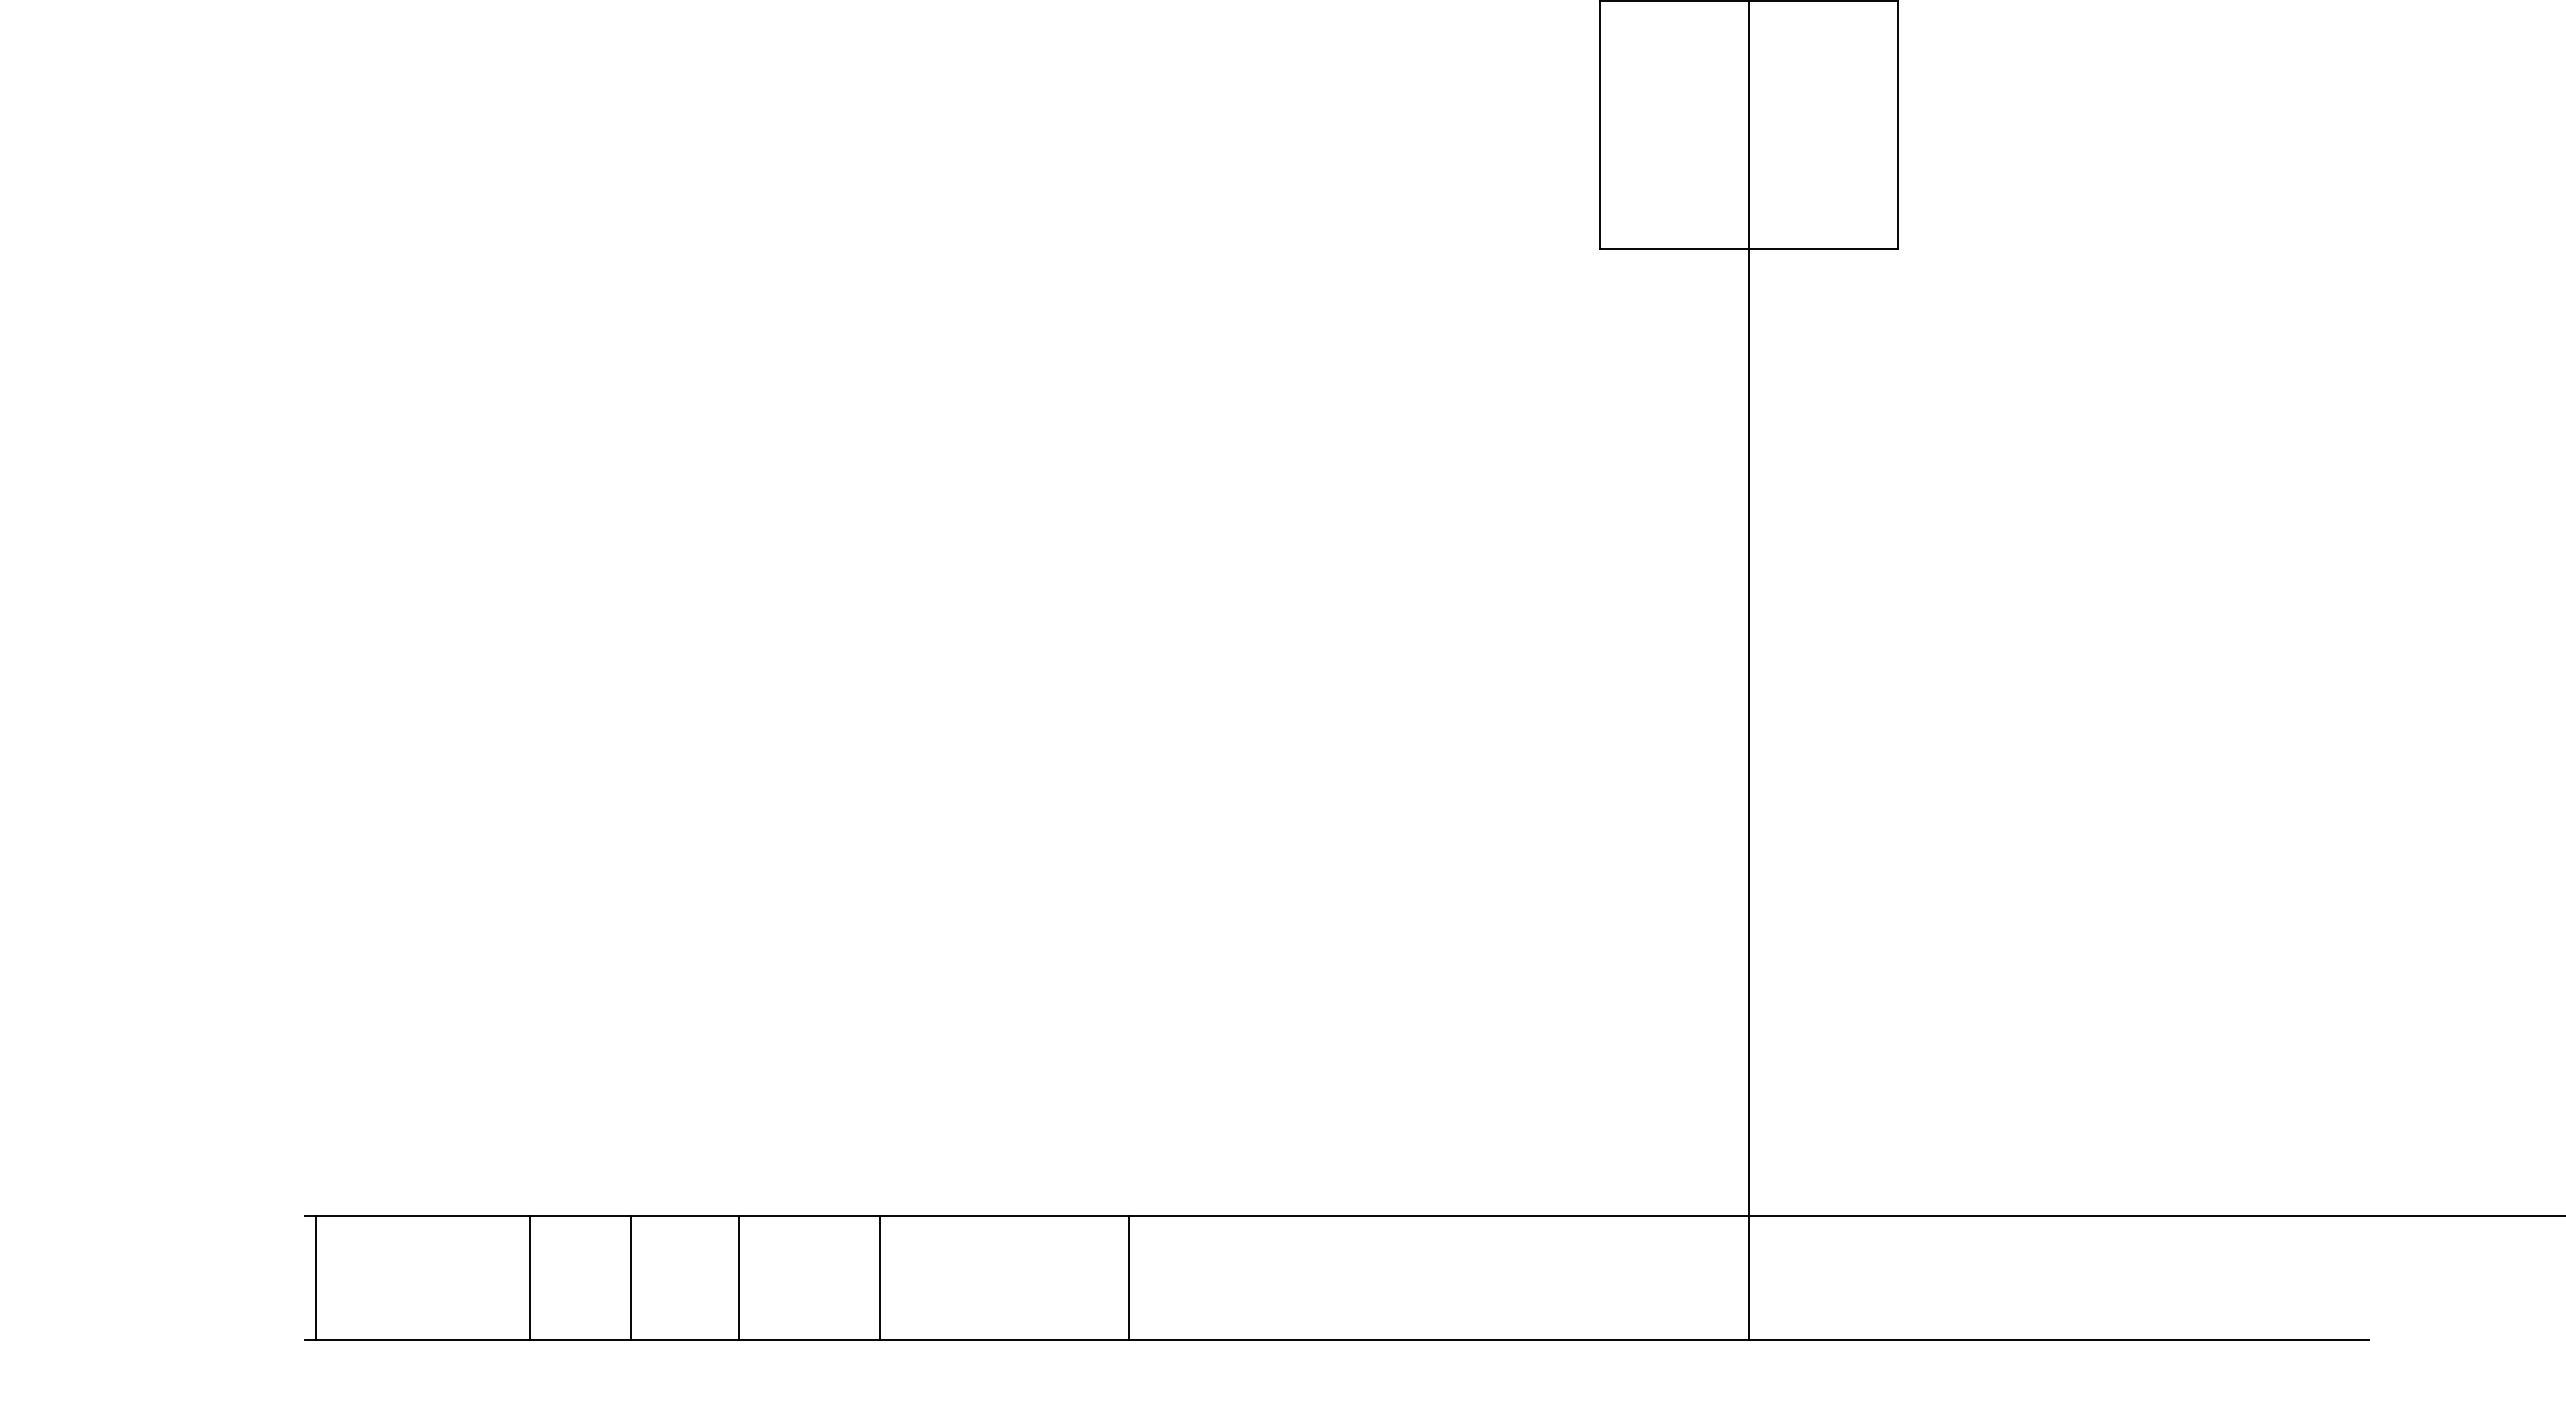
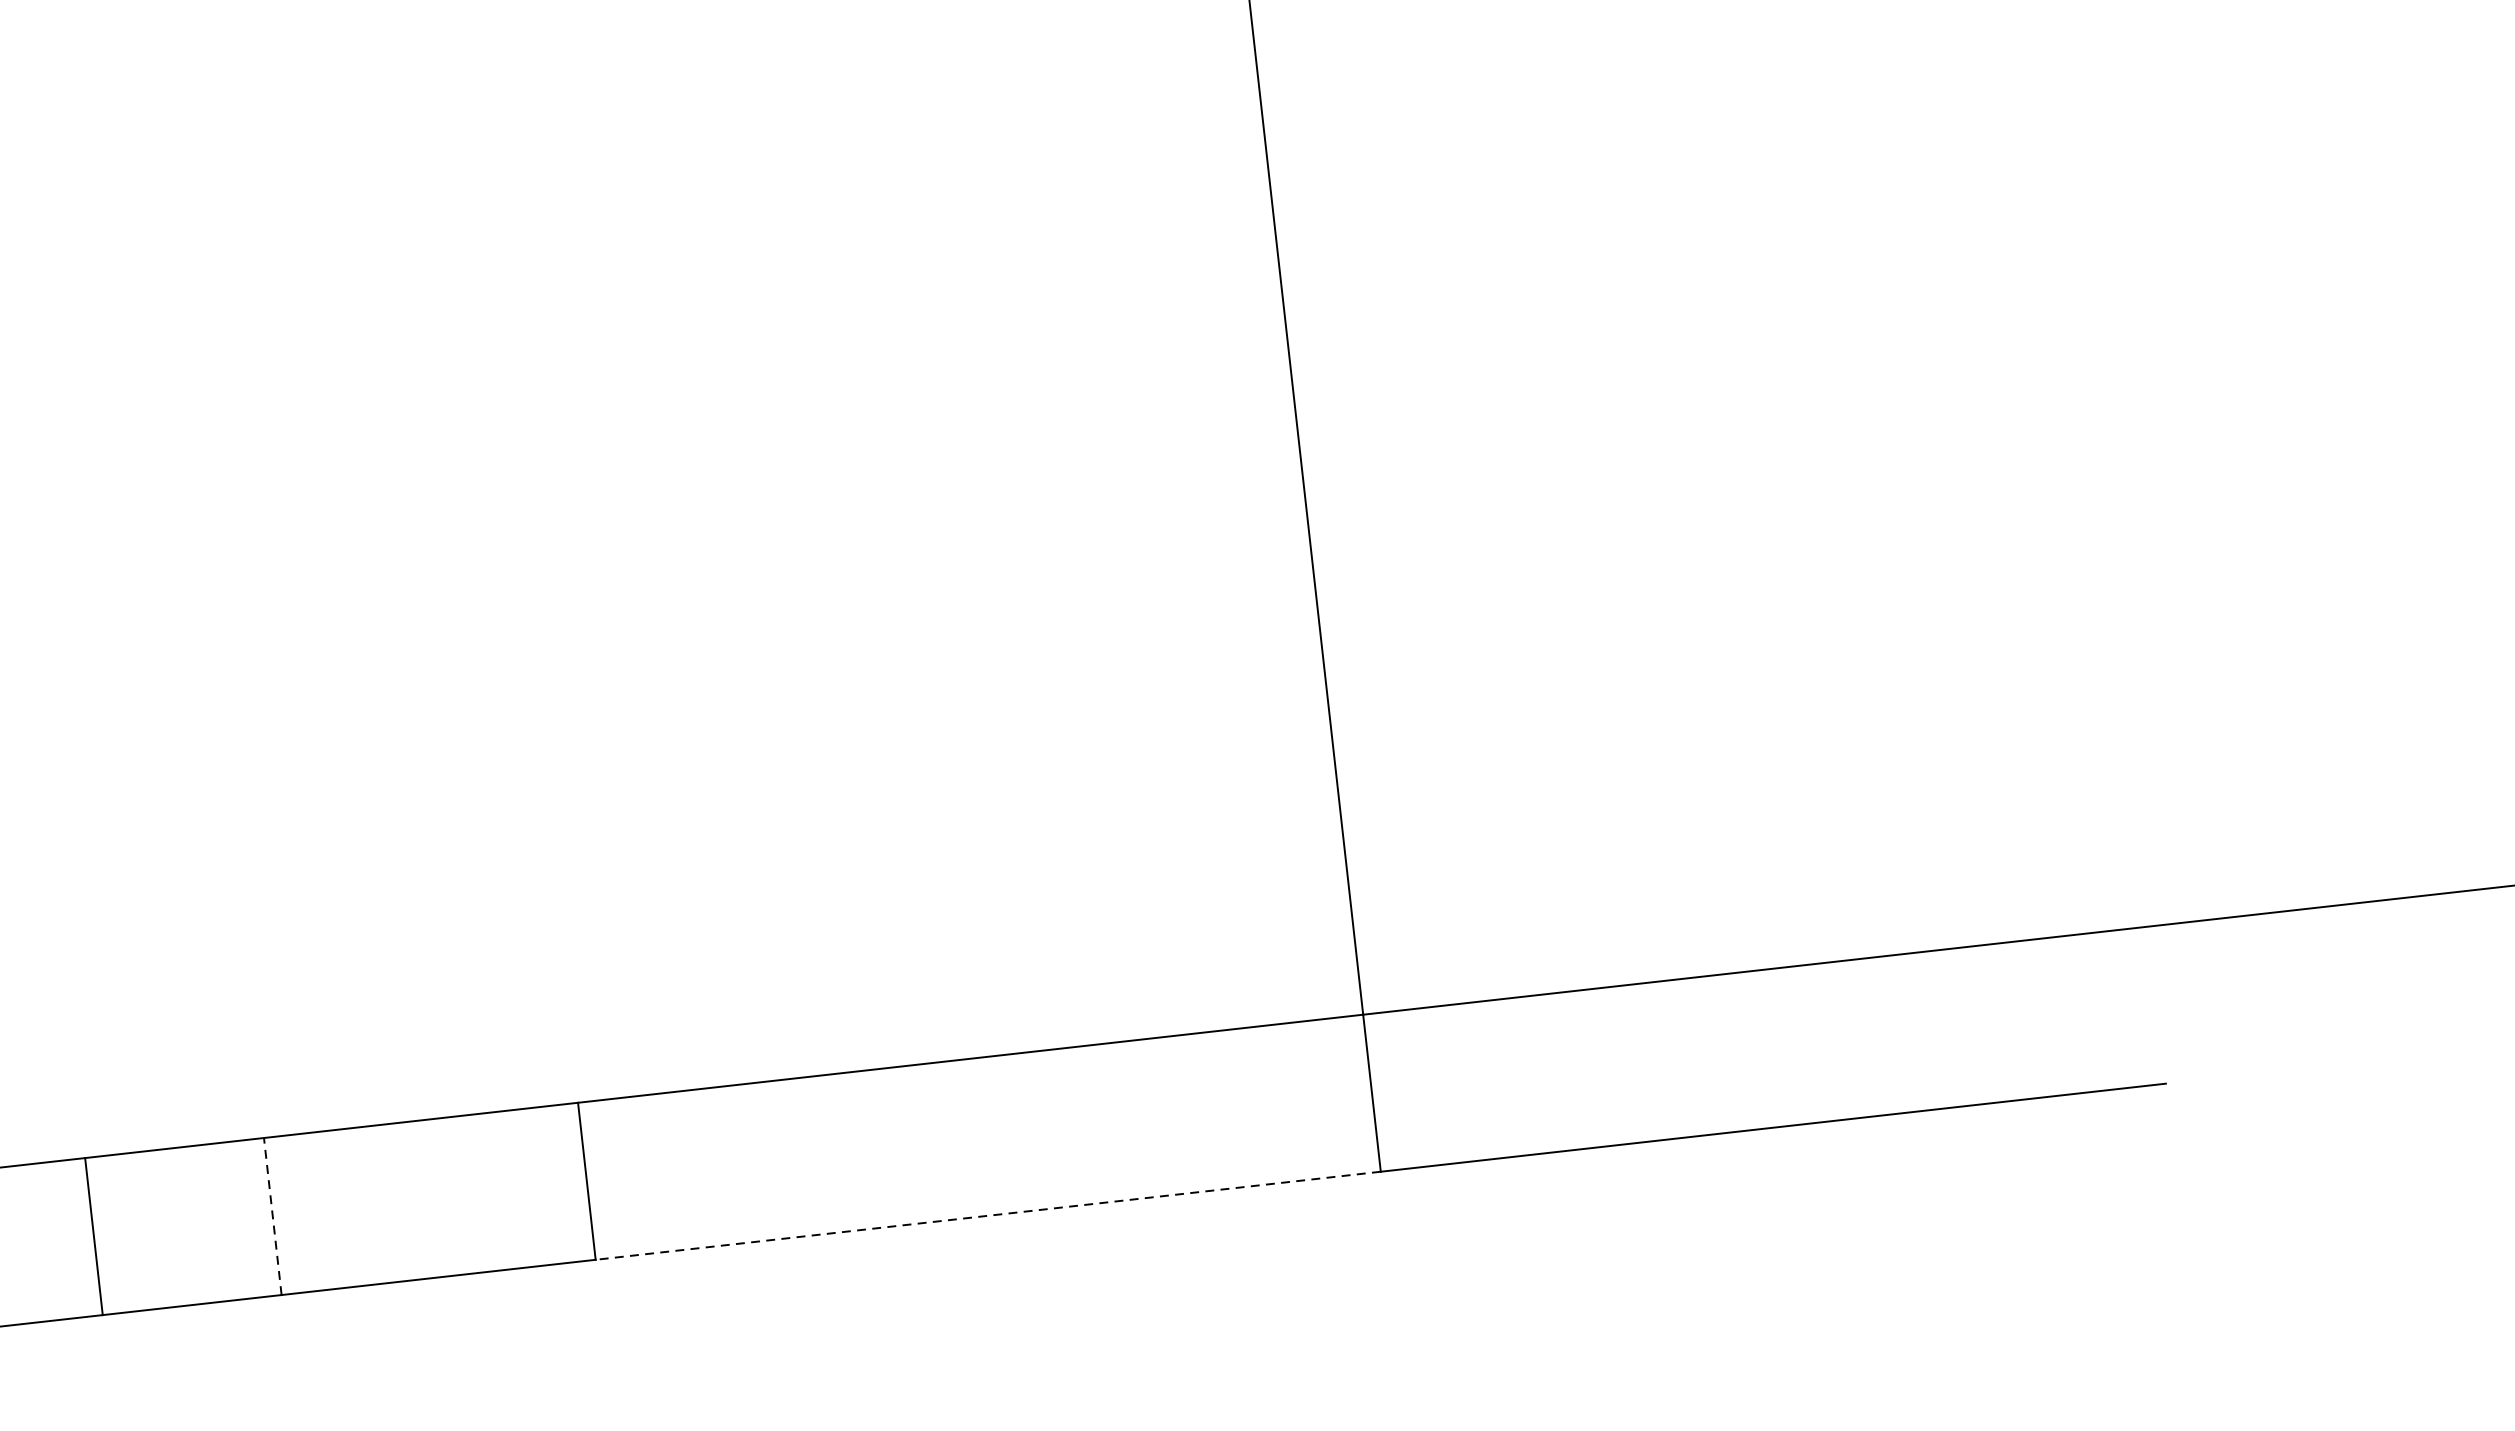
line: (880, 1277) -> (272, 1215), solid -> dashed
line: (1438, 1340) -> (988, 1216), solid -> dashed

